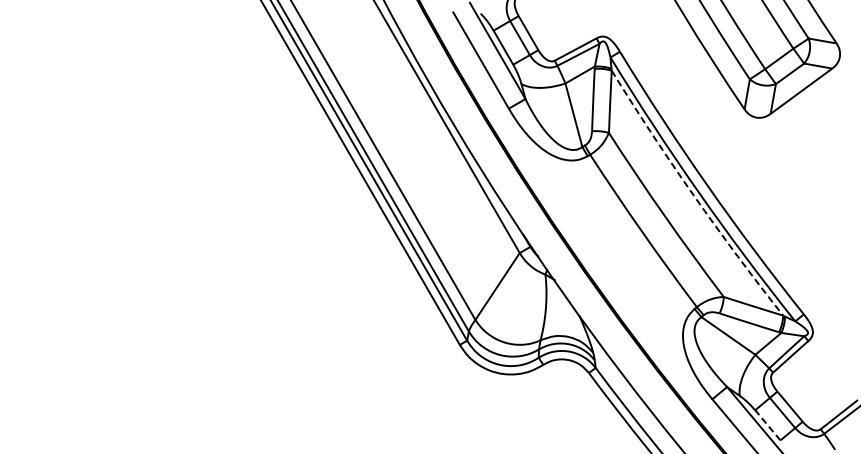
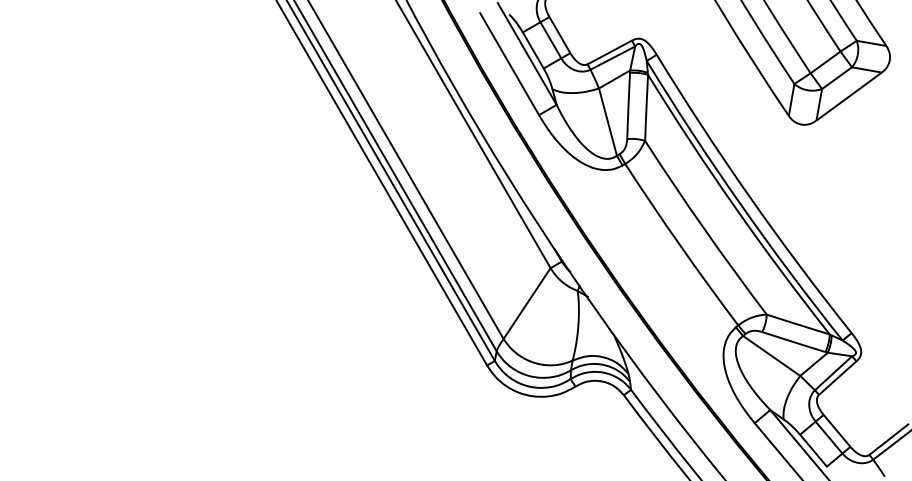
arc: (693, 195) -> (734, 207), dashed -> solid
line: (767, 425) -> (813, 450), dashed -> solid

